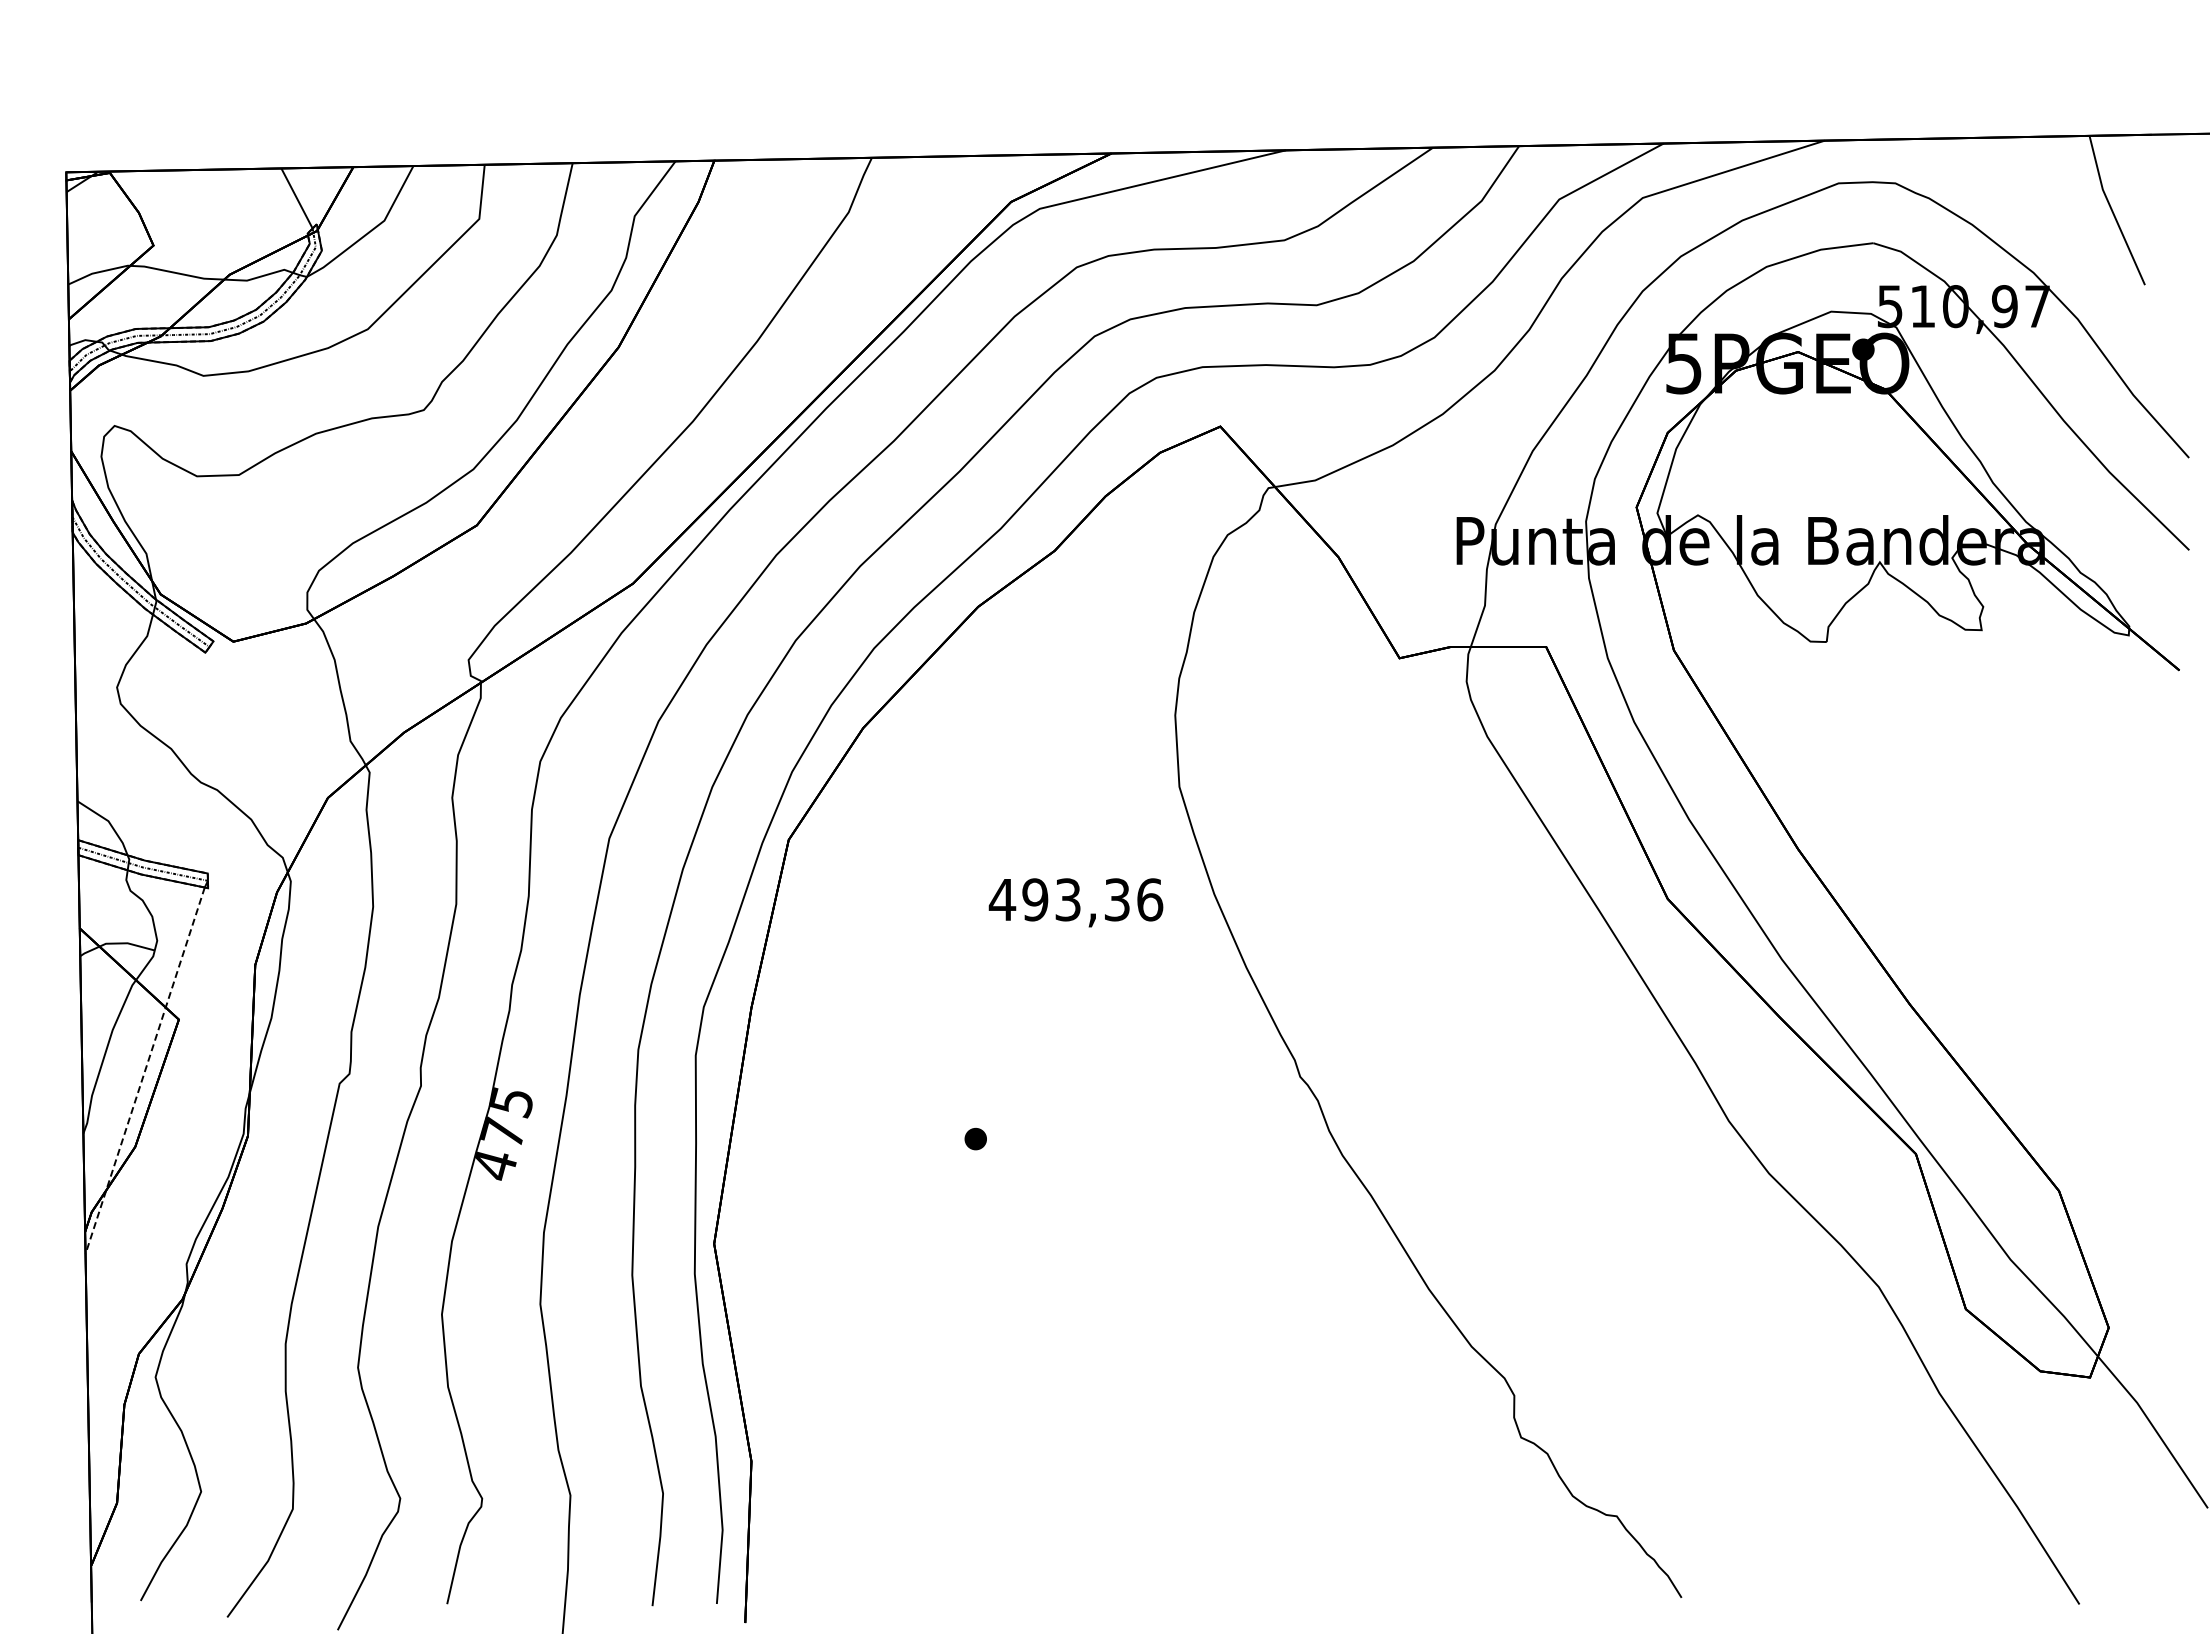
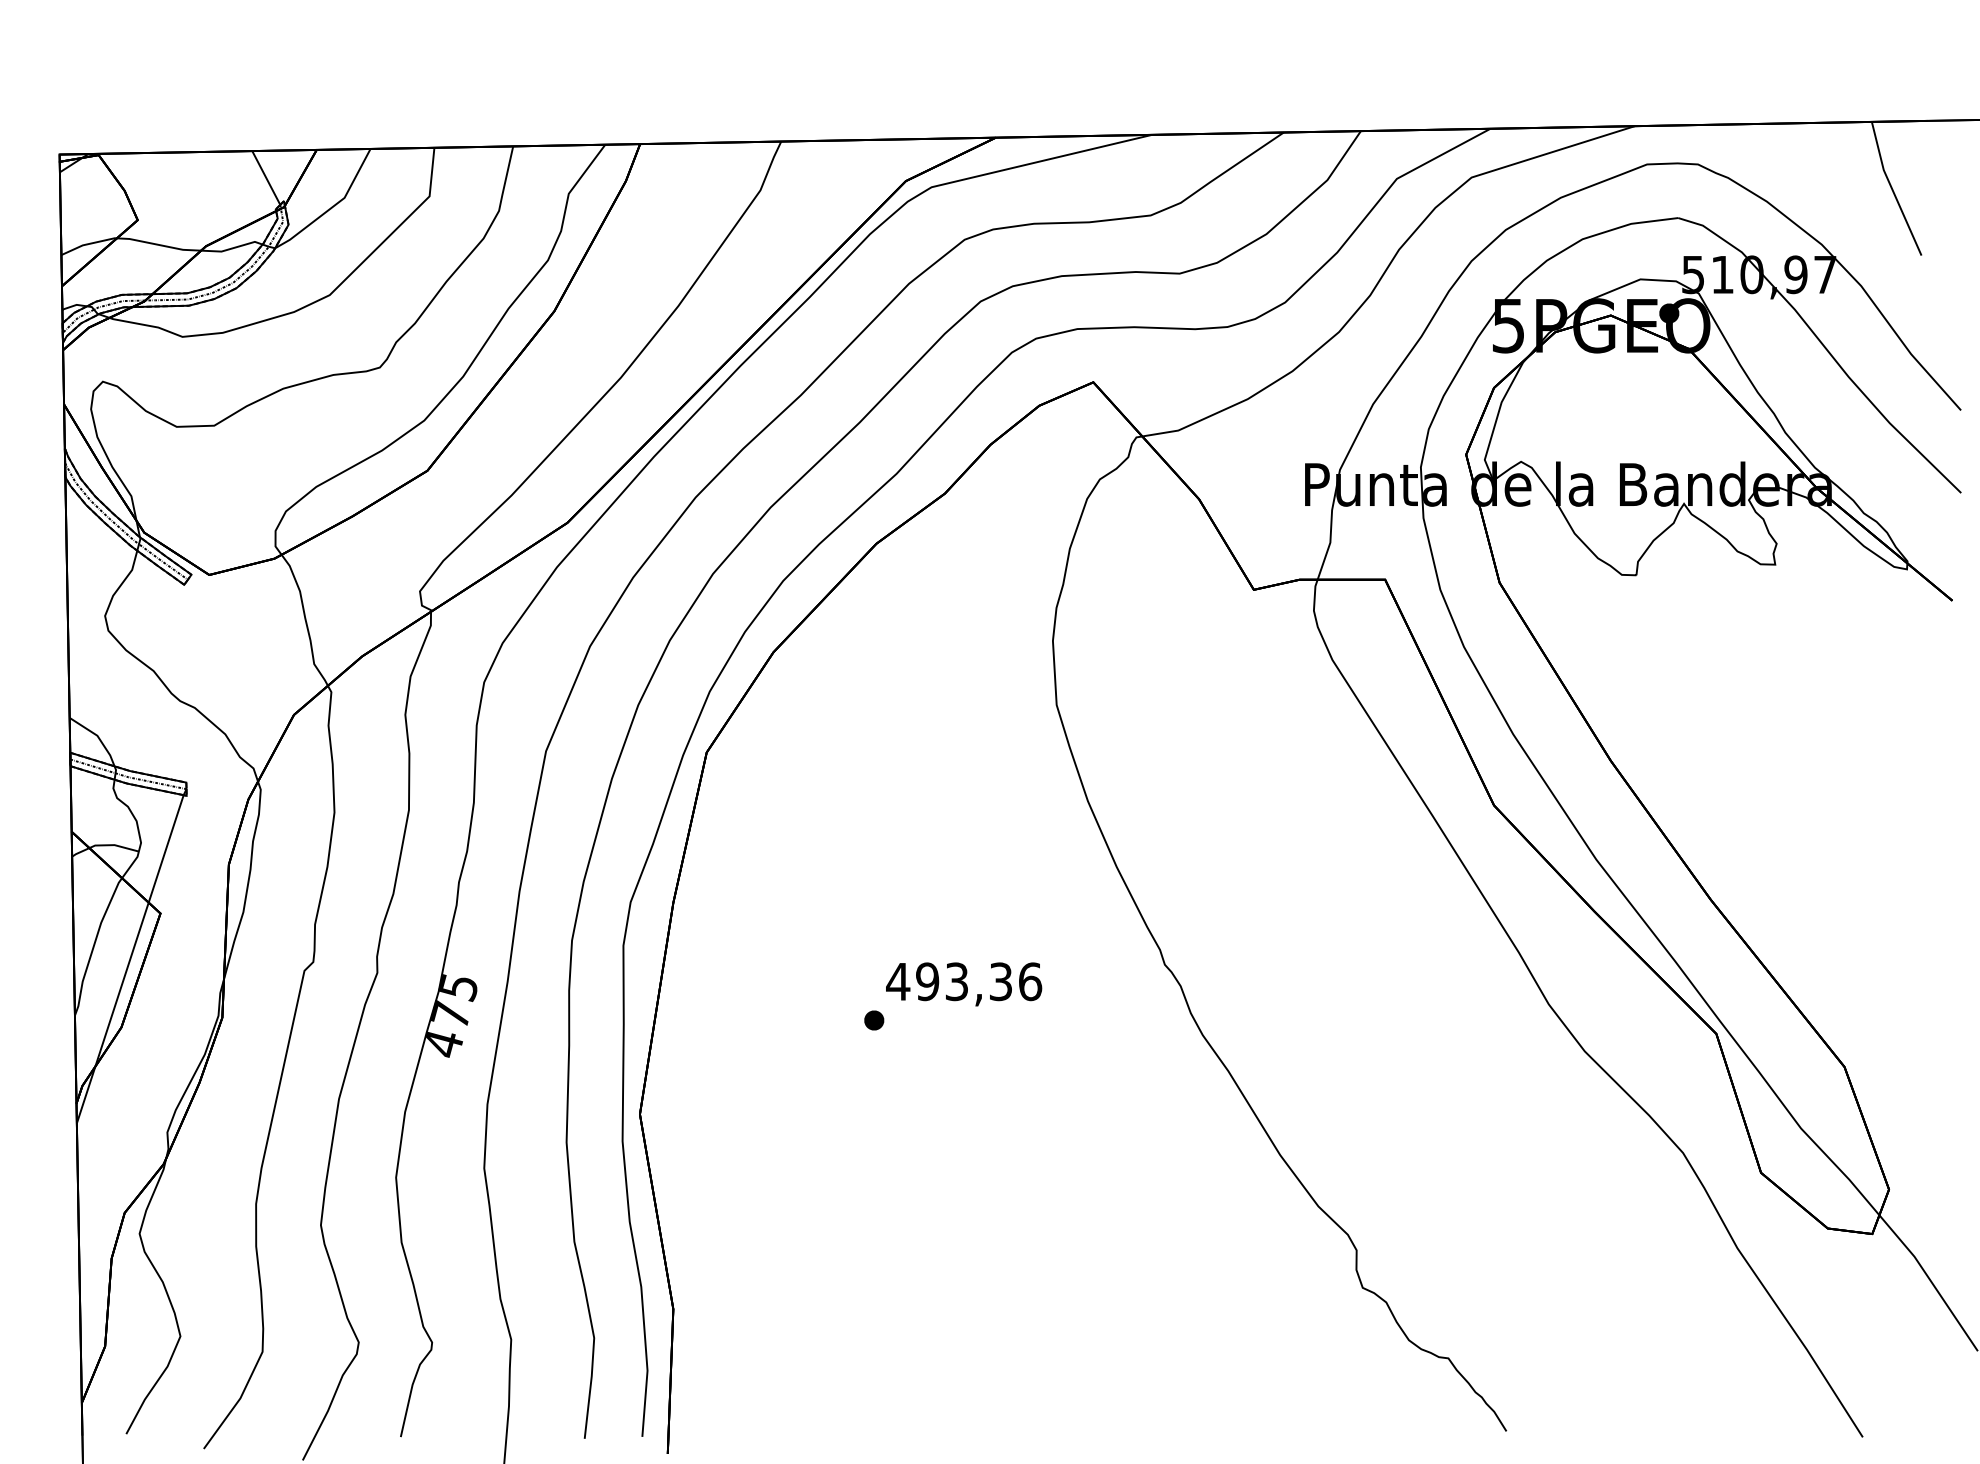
text: (1075, 902) -> (963, 984), moved
line: (145, 1070) -> (130, 959), dashed -> solid

